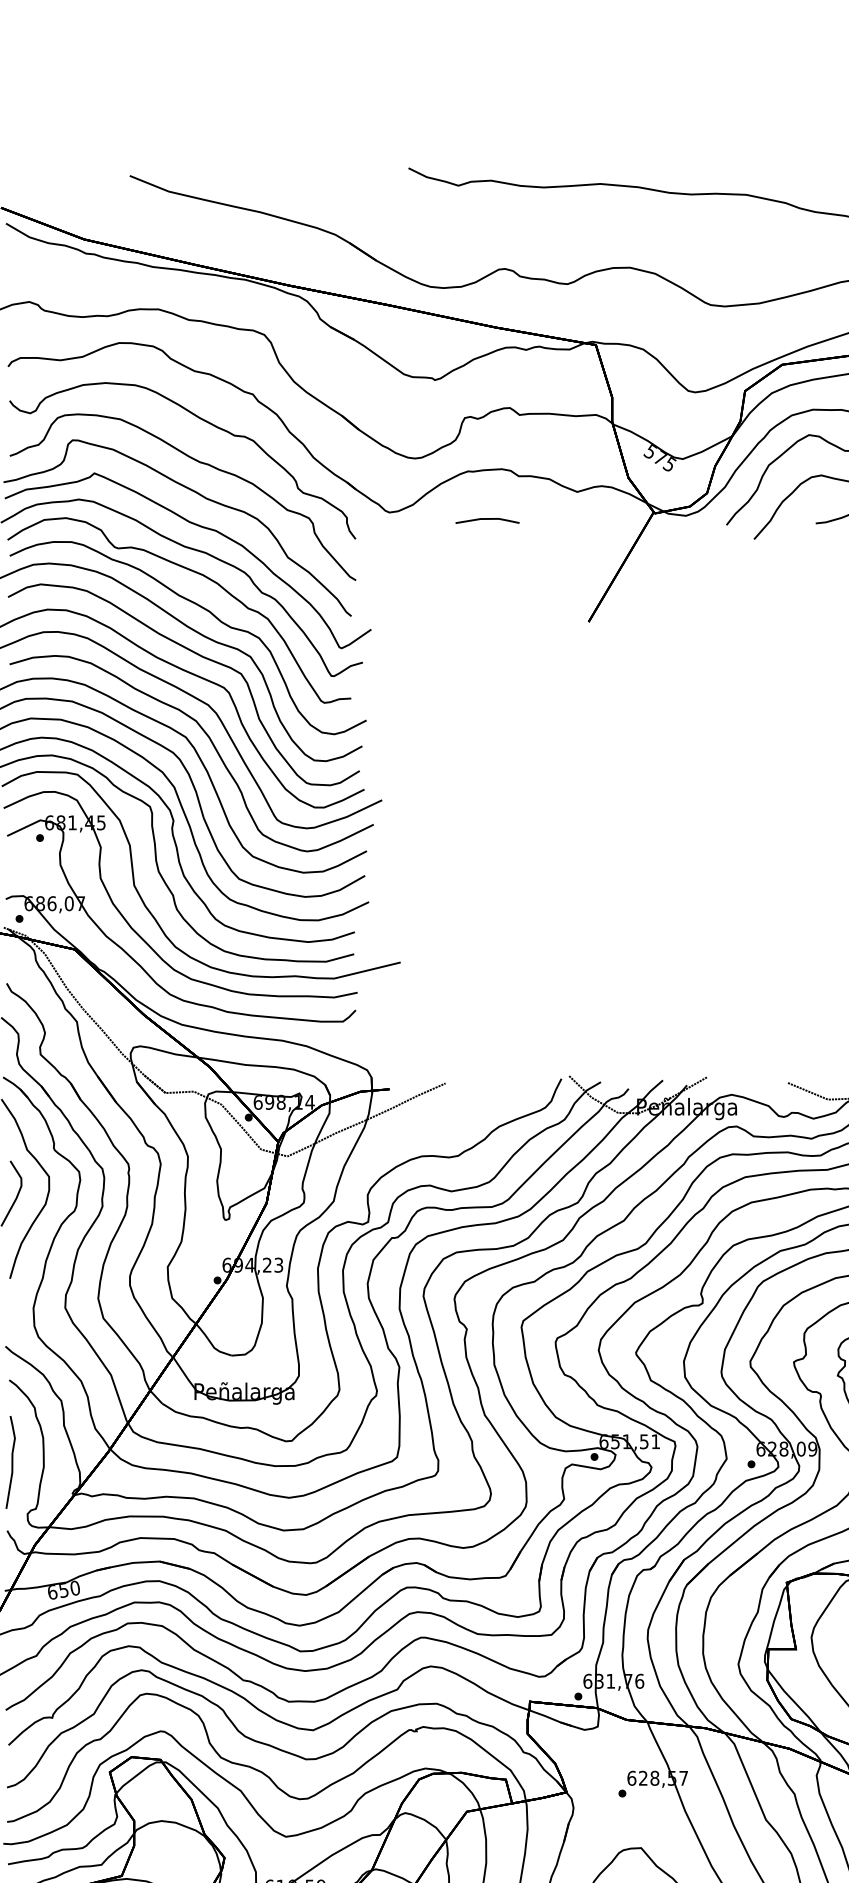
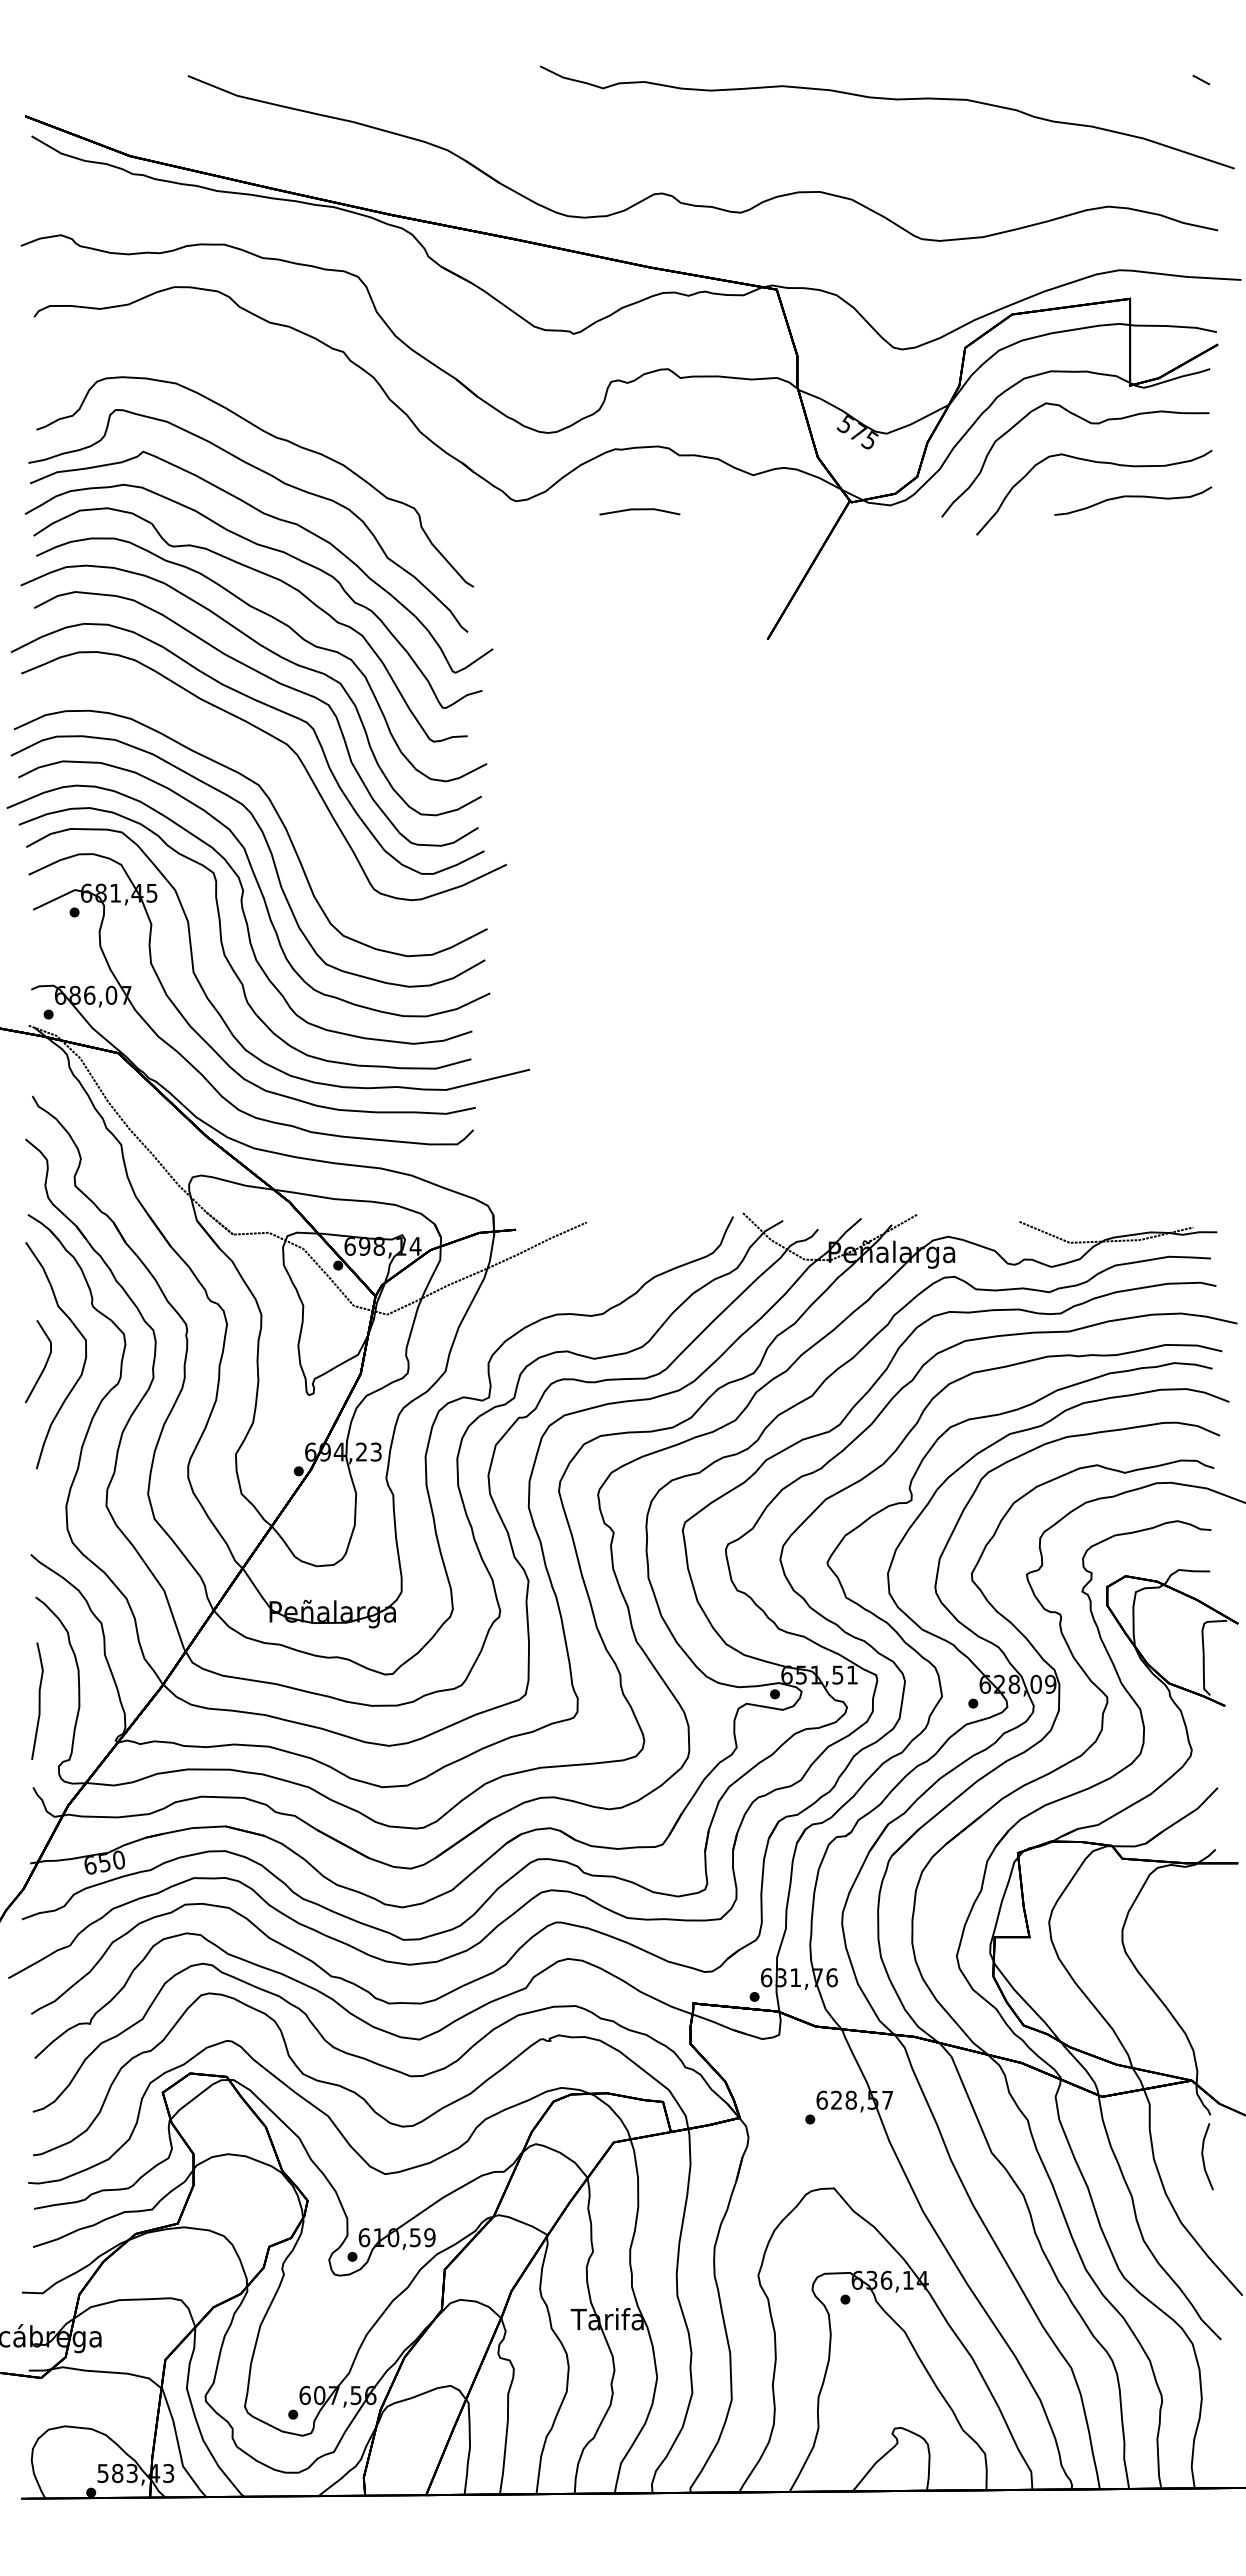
part: (206, 422) -> (284, 387), removed
part: (211, 743) -> (291, 793), removed

